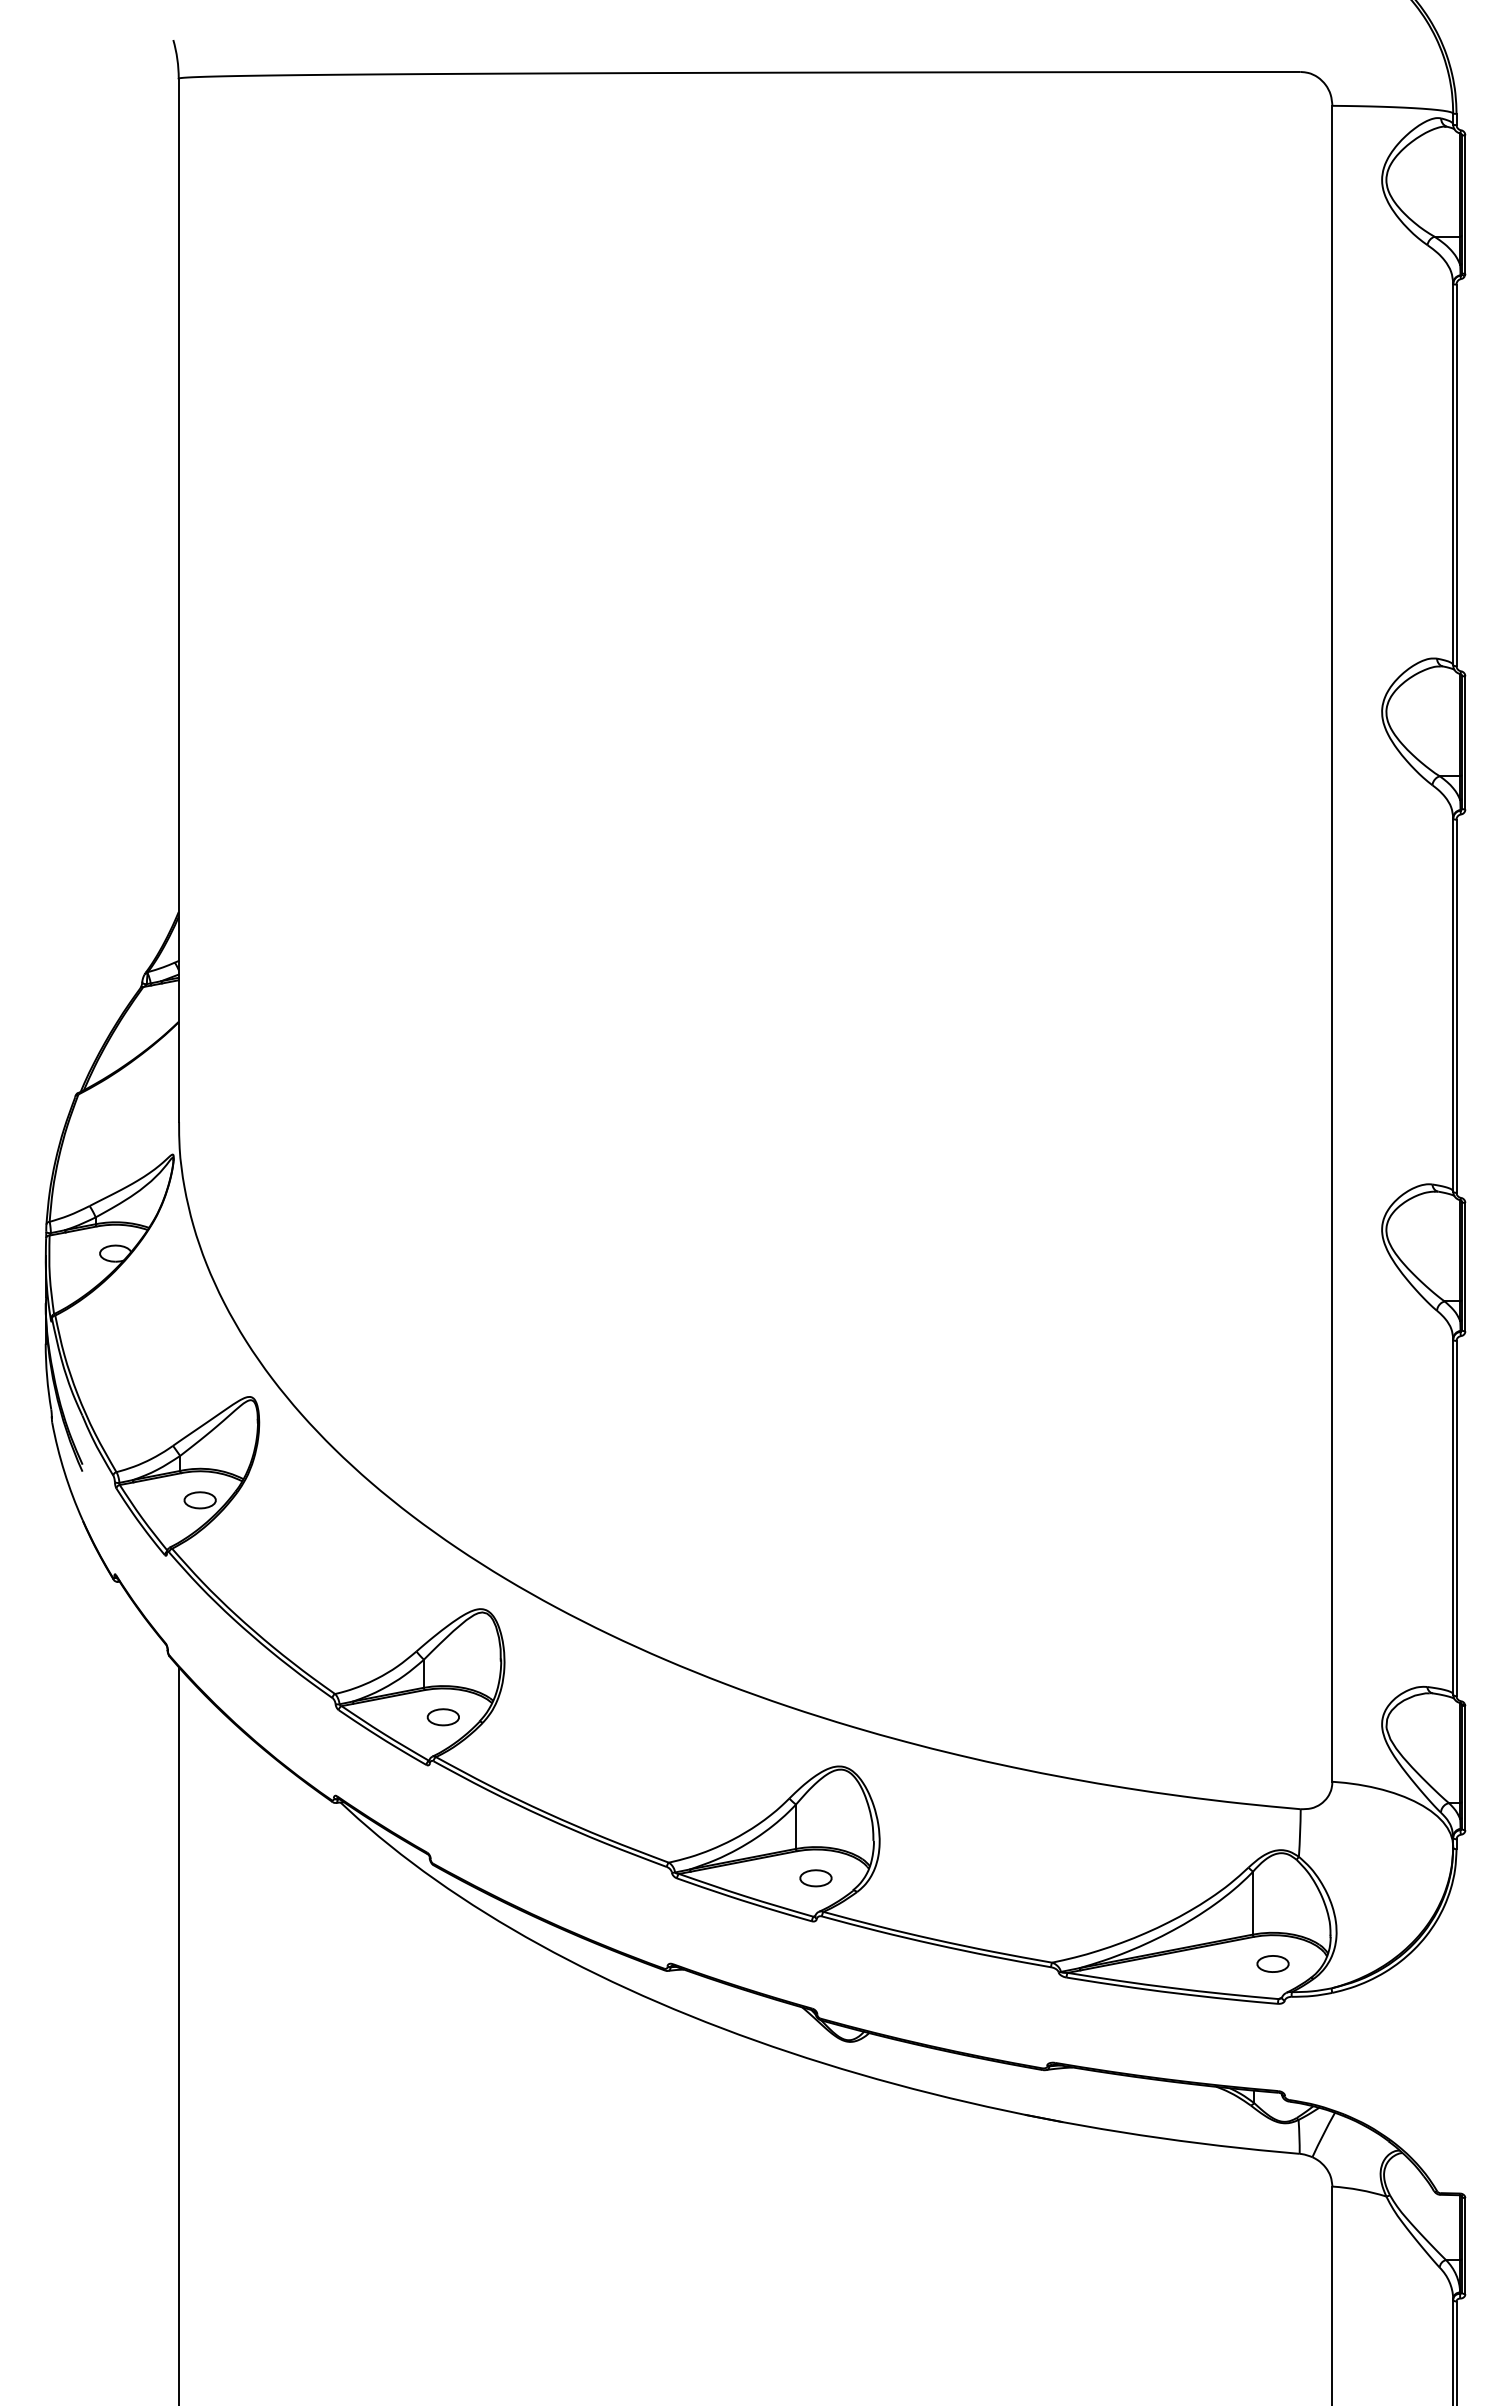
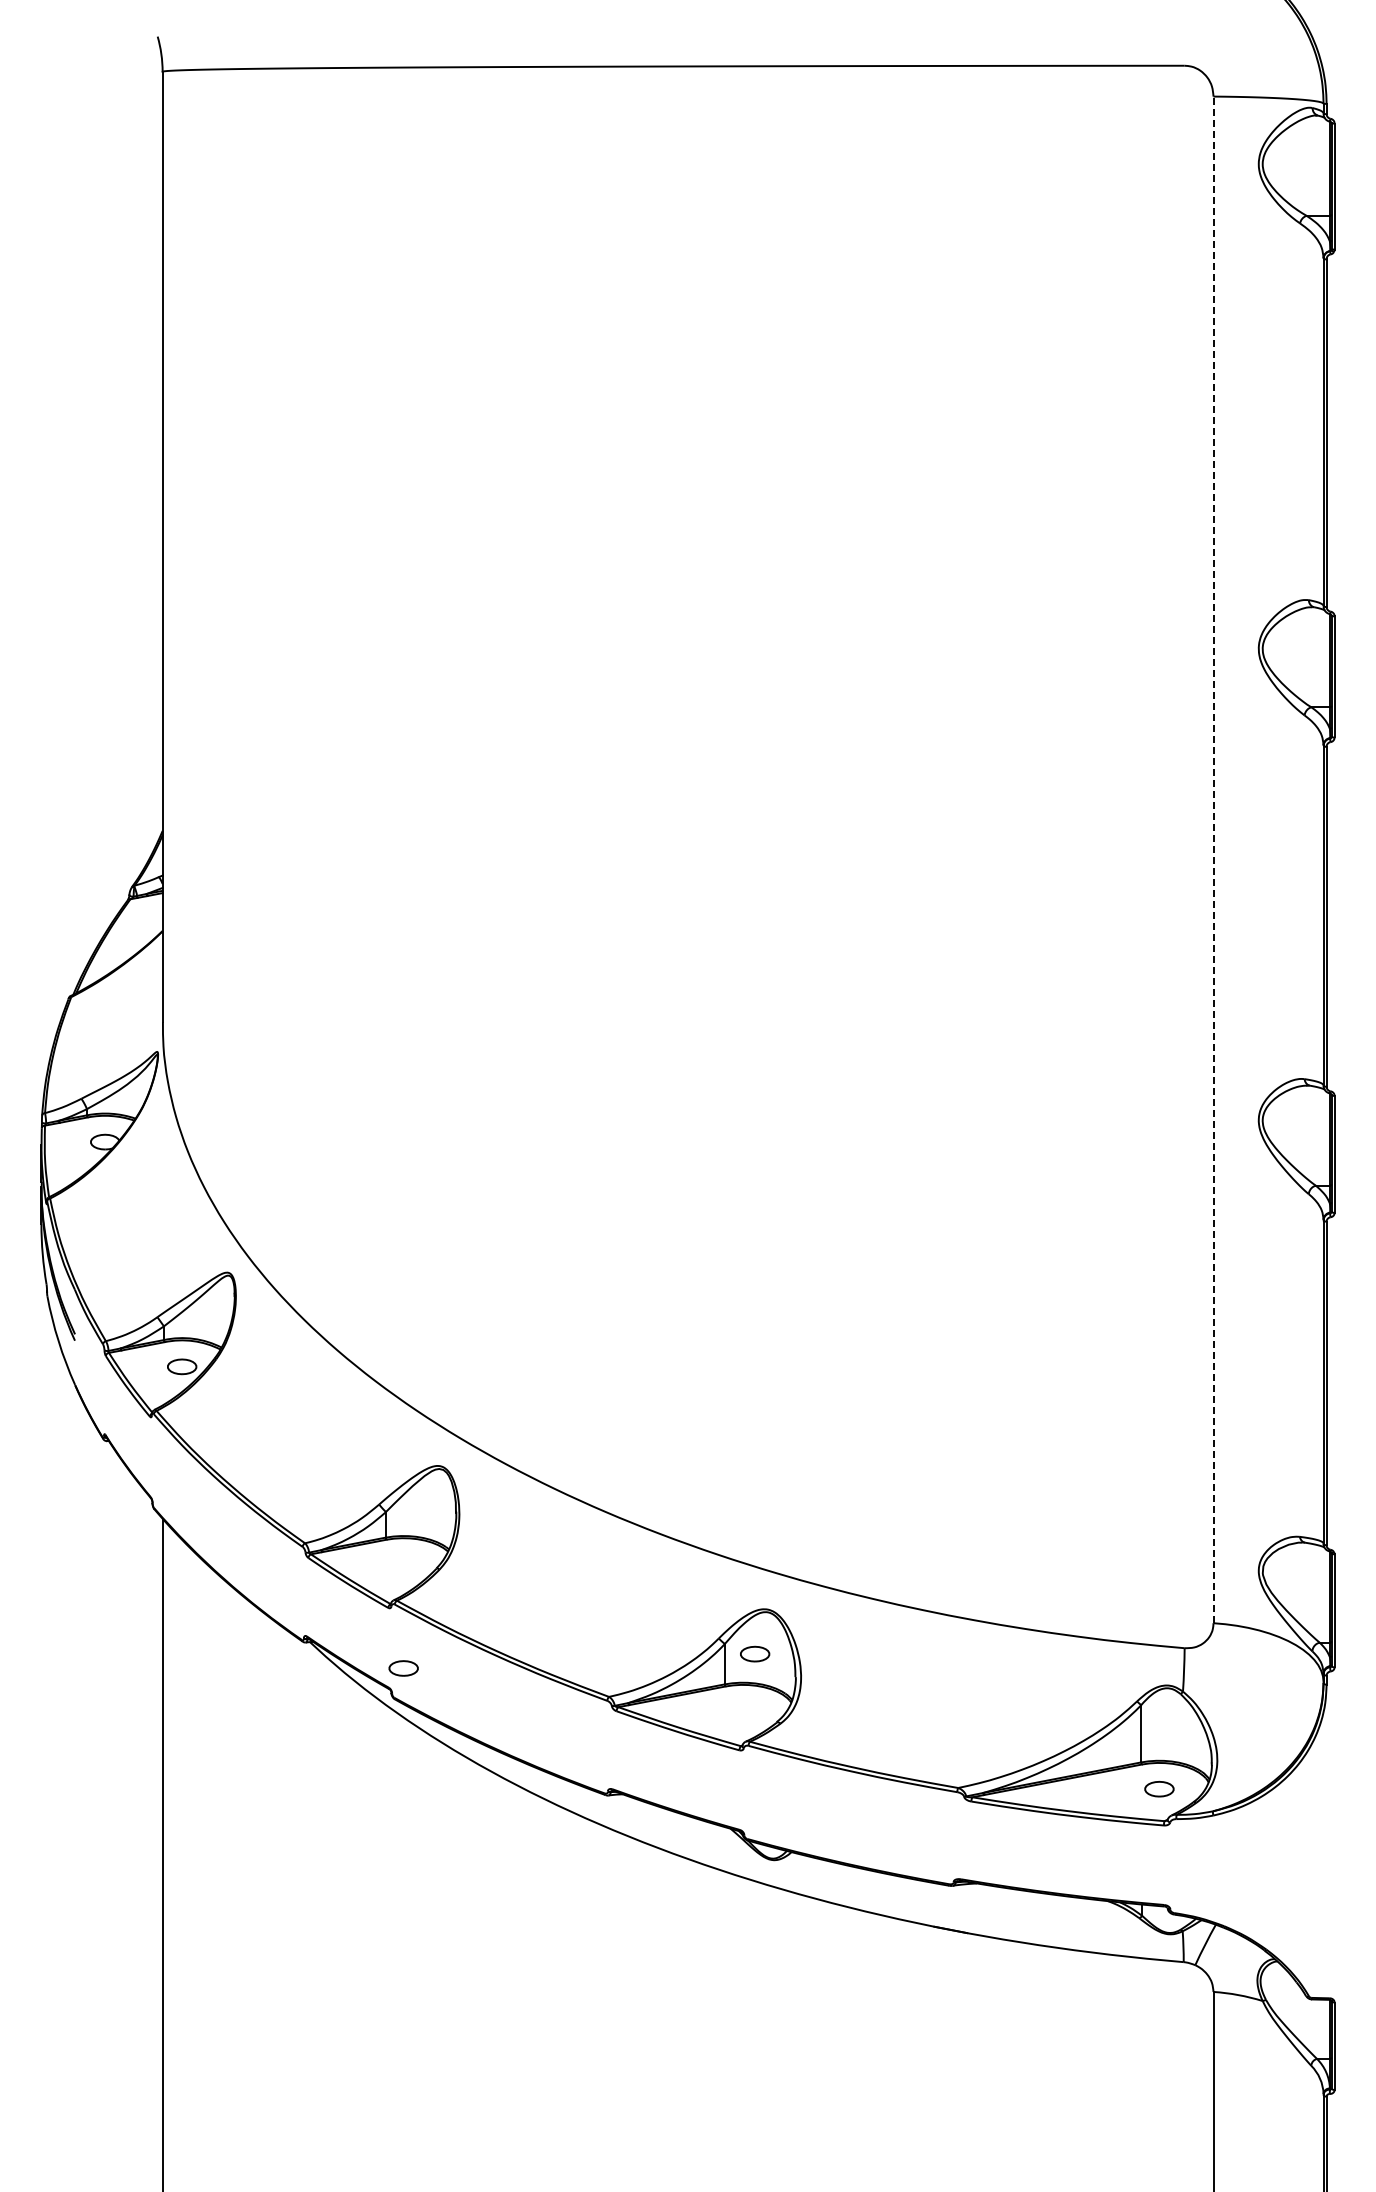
line: (1332, 943) -> (1213, 859), solid -> dashed
part: (443, 1717) -> (403, 1668), moved
part: (816, 1877) -> (755, 1653), moved

